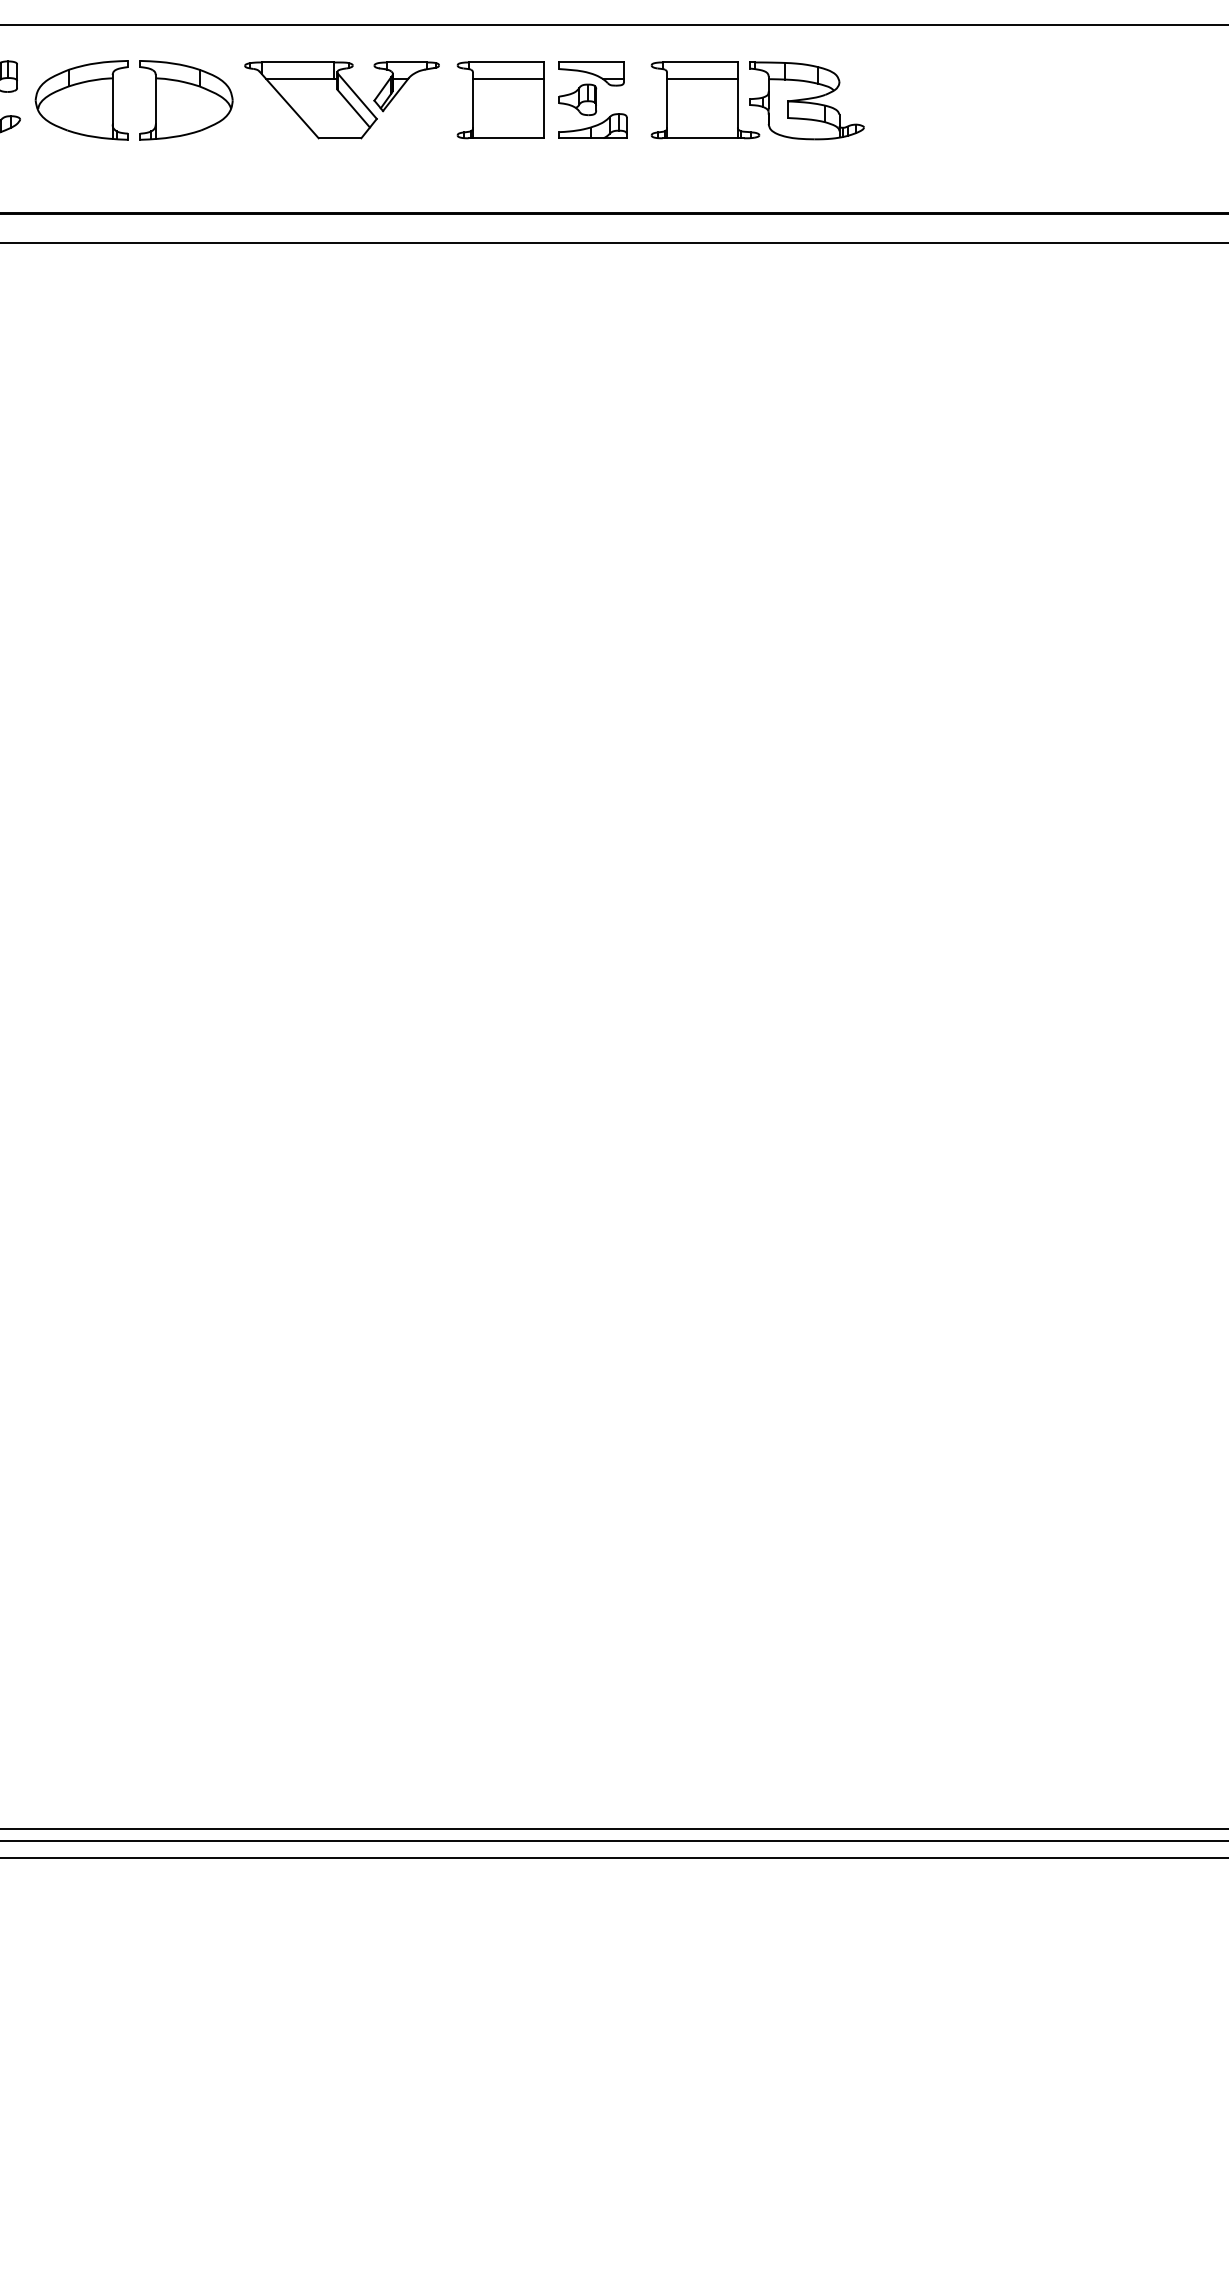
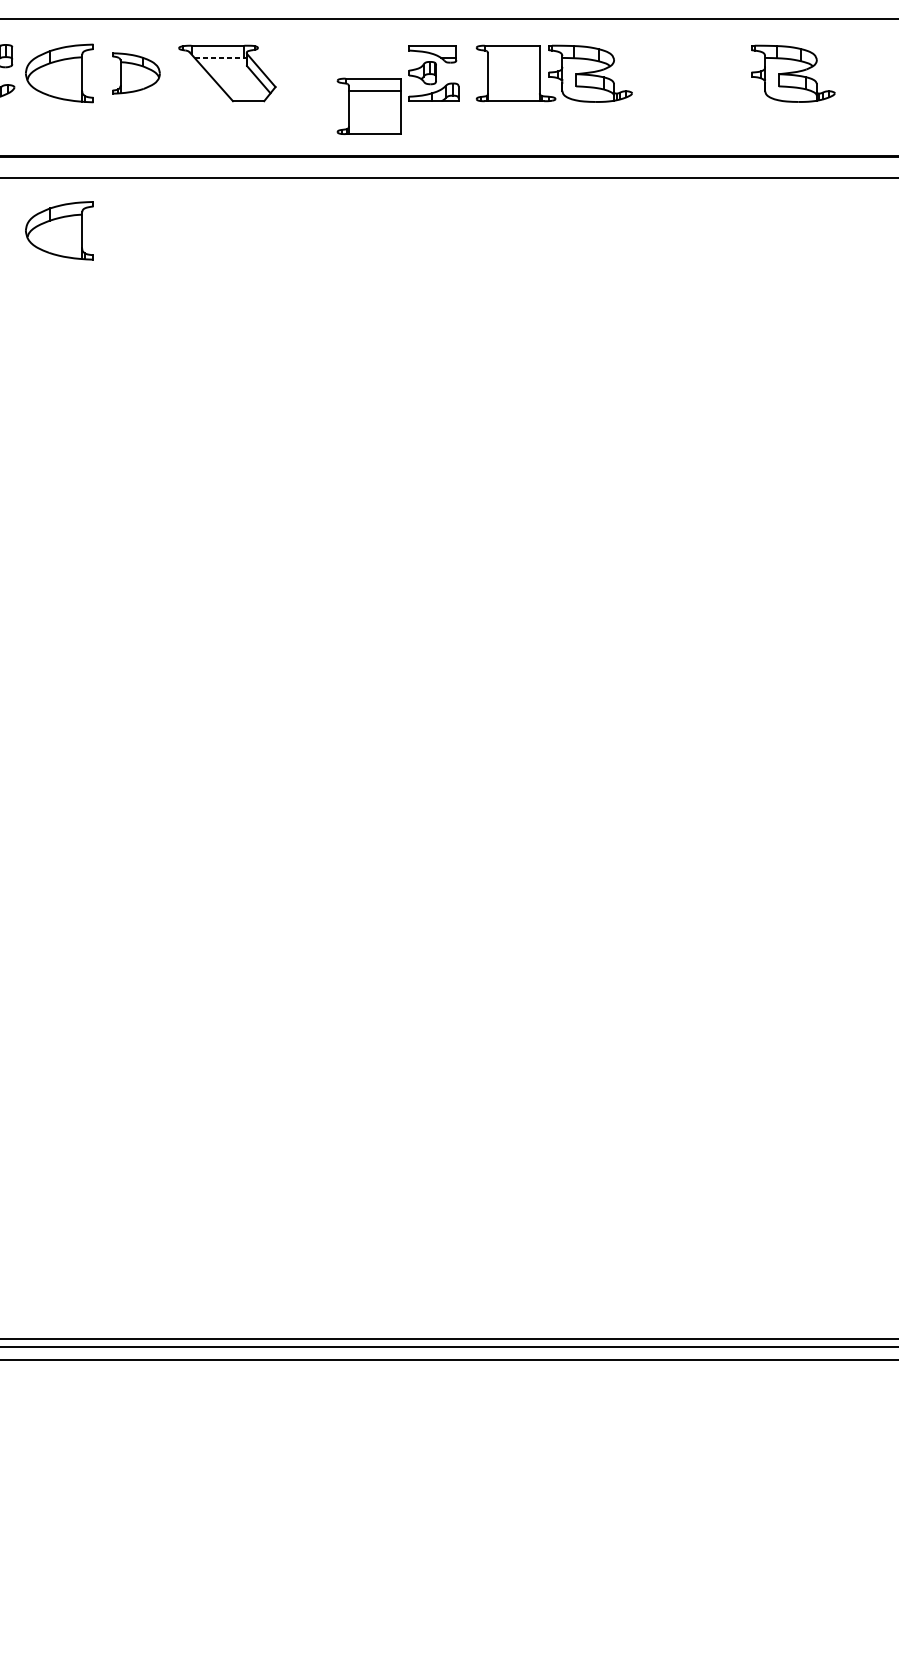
line: (300, 79) -> (219, 58), solid -> dashed
line: (702, 79) -> (513, 58), removed
part: (406, 86) -> (297, 63), removed
part: (186, 100) -> (136, 73), size x0.7
part: (500, 100) -> (368, 106), moved
part: (1083, 100) -> (792, 73), added
part: (81, 315) -> (59, 230), added

